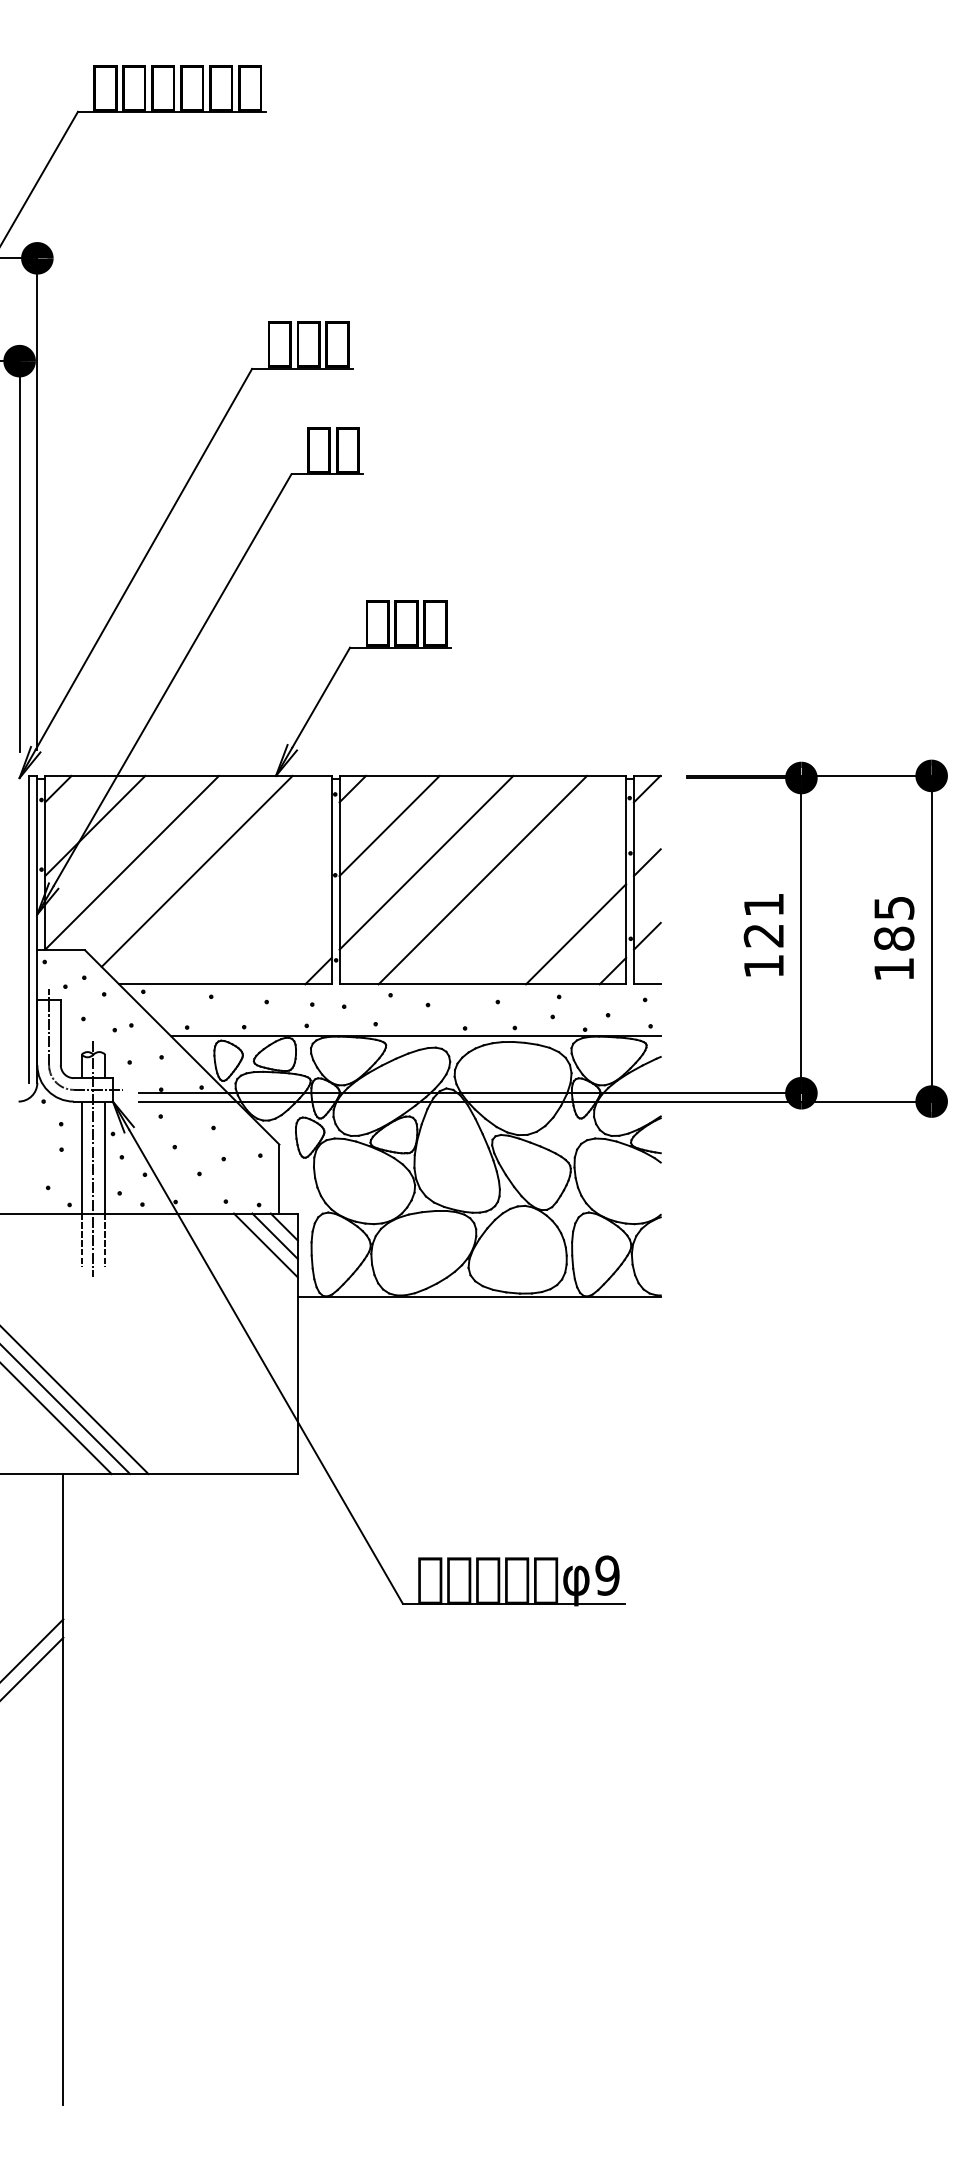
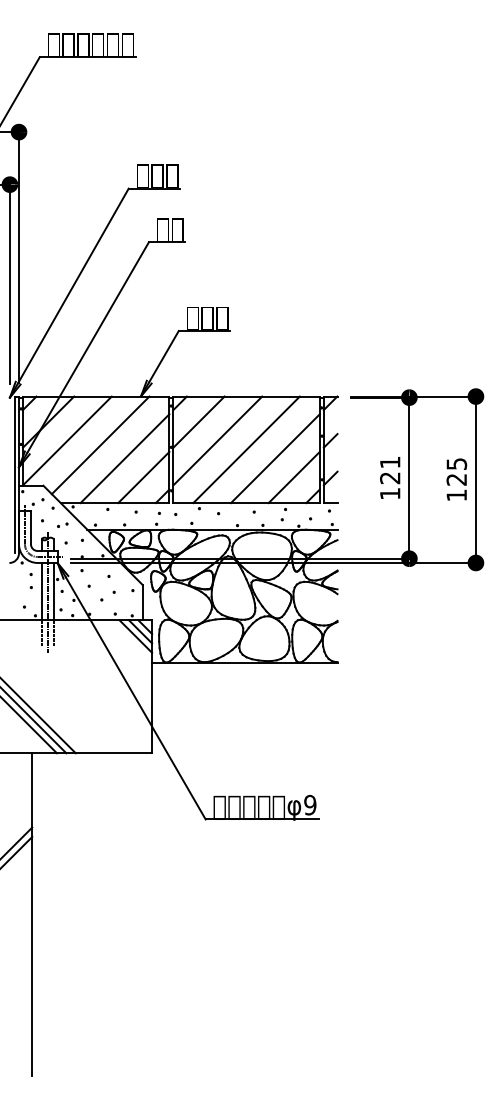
line: (243, 897) -> (124, 458), added
line: (539, 897) -> (275, 458), added
line: (281, 934) -> (143, 477), added
text: (893, 938) -> (456, 479), 185 -> 125

